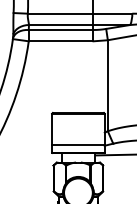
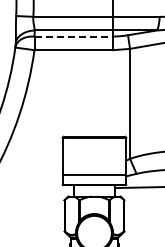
line: (61, 29) -> (74, 36), solid -> dashed

